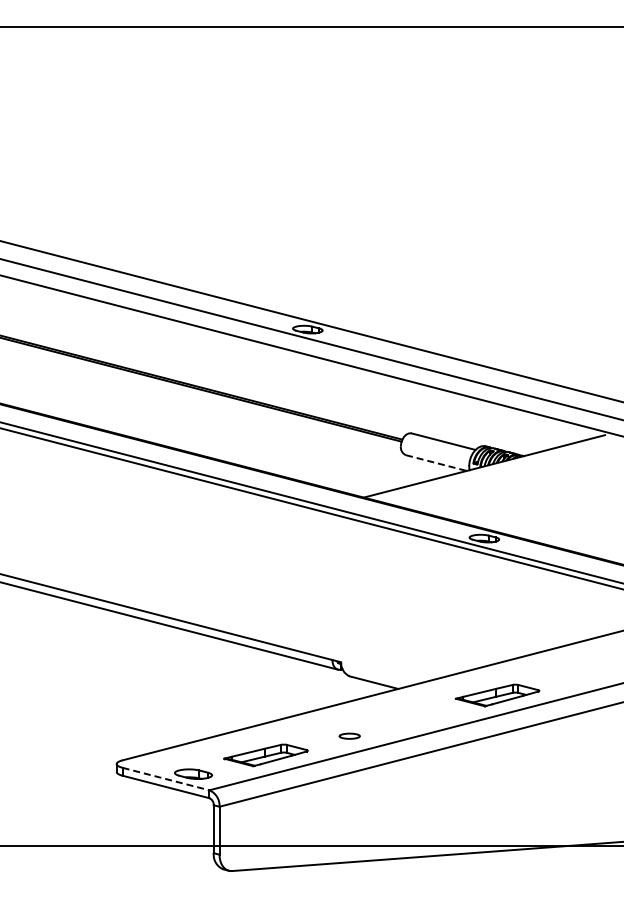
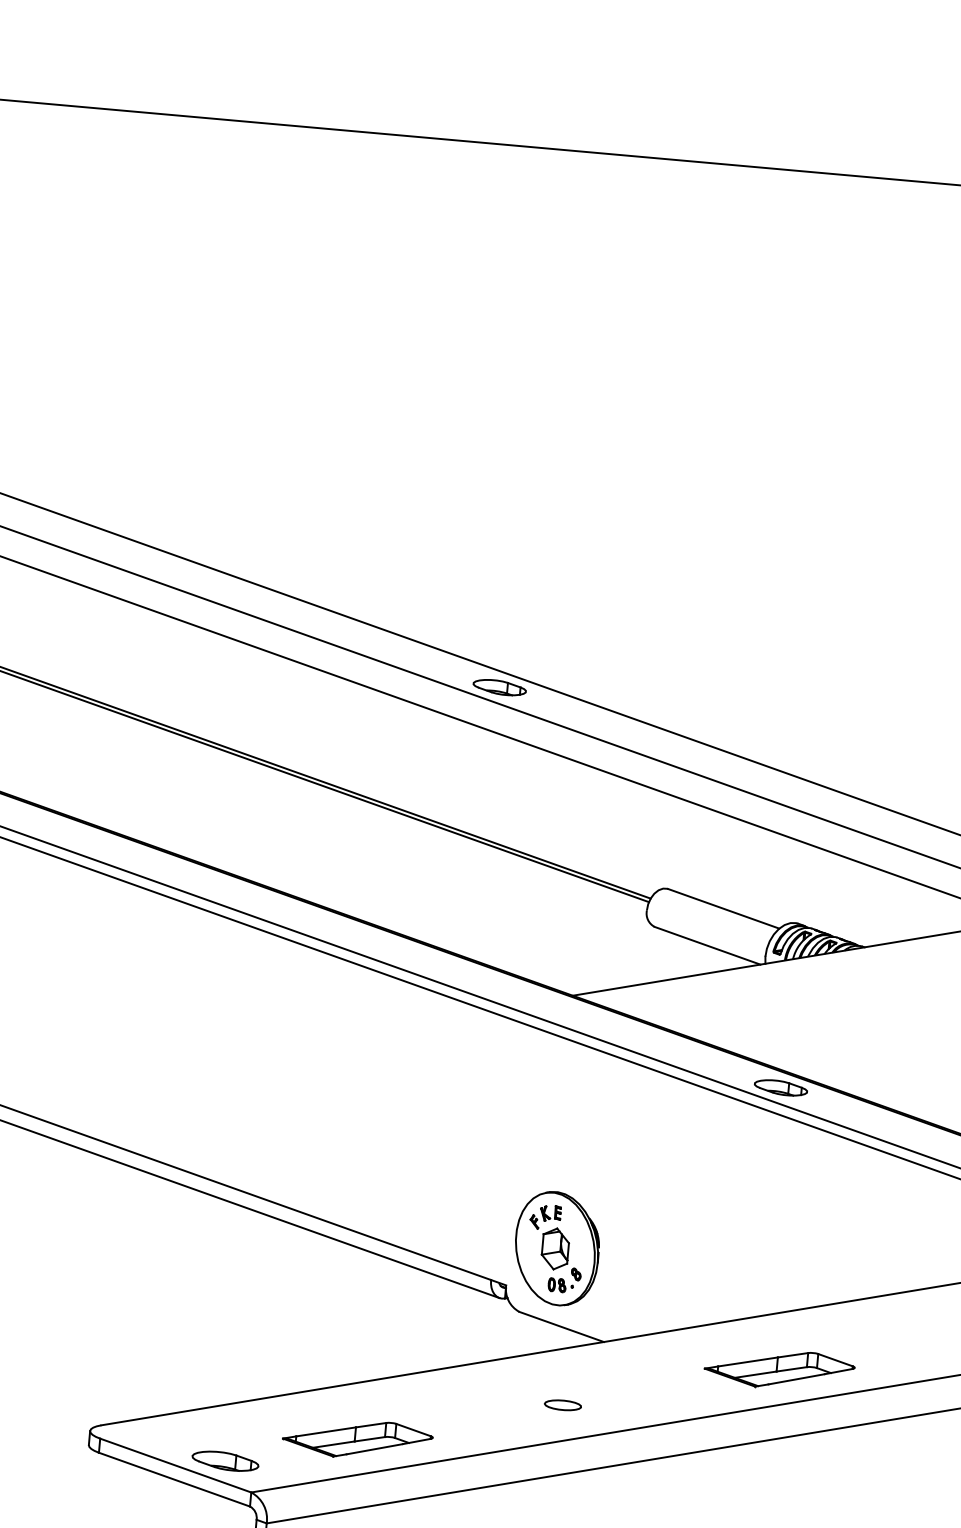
line: (436, 463) -> (707, 946), dashed -> solid
part: (367, 638) -> (556, 1247), added
part: (349, 735) -> (562, 1403), moved
line: (166, 779) -> (176, 1466), dashed -> solid

